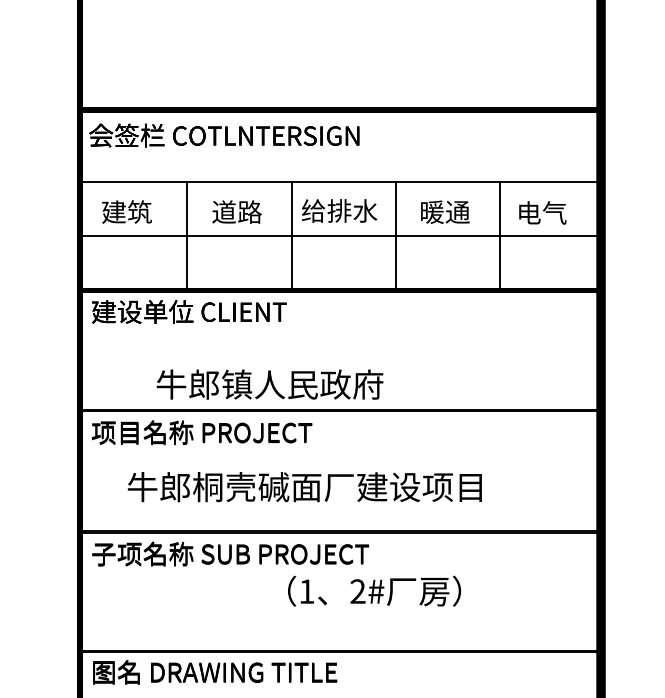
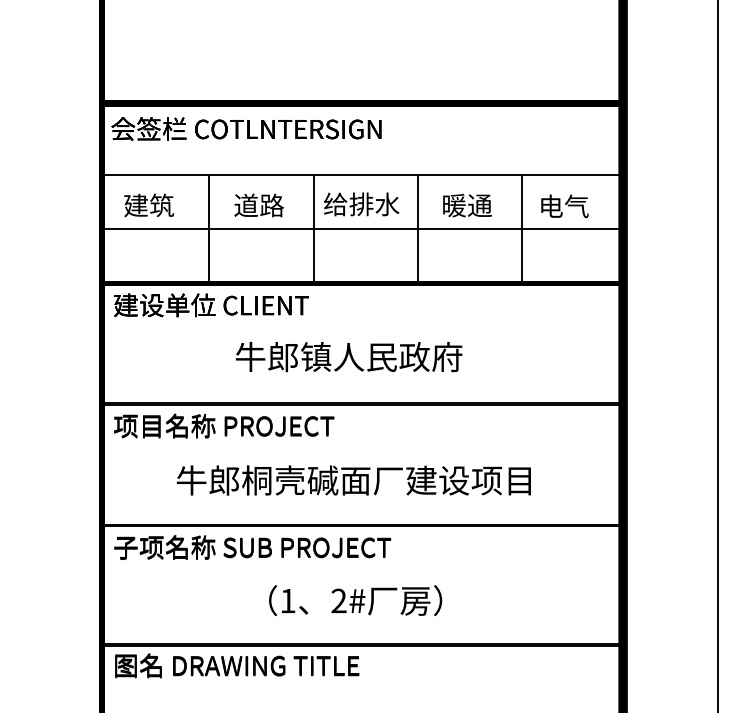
text: (269, 385) -> (348, 357), moved
text: (304, 487) -> (353, 480), moved
text: (374, 591) -> (355, 600), moved

